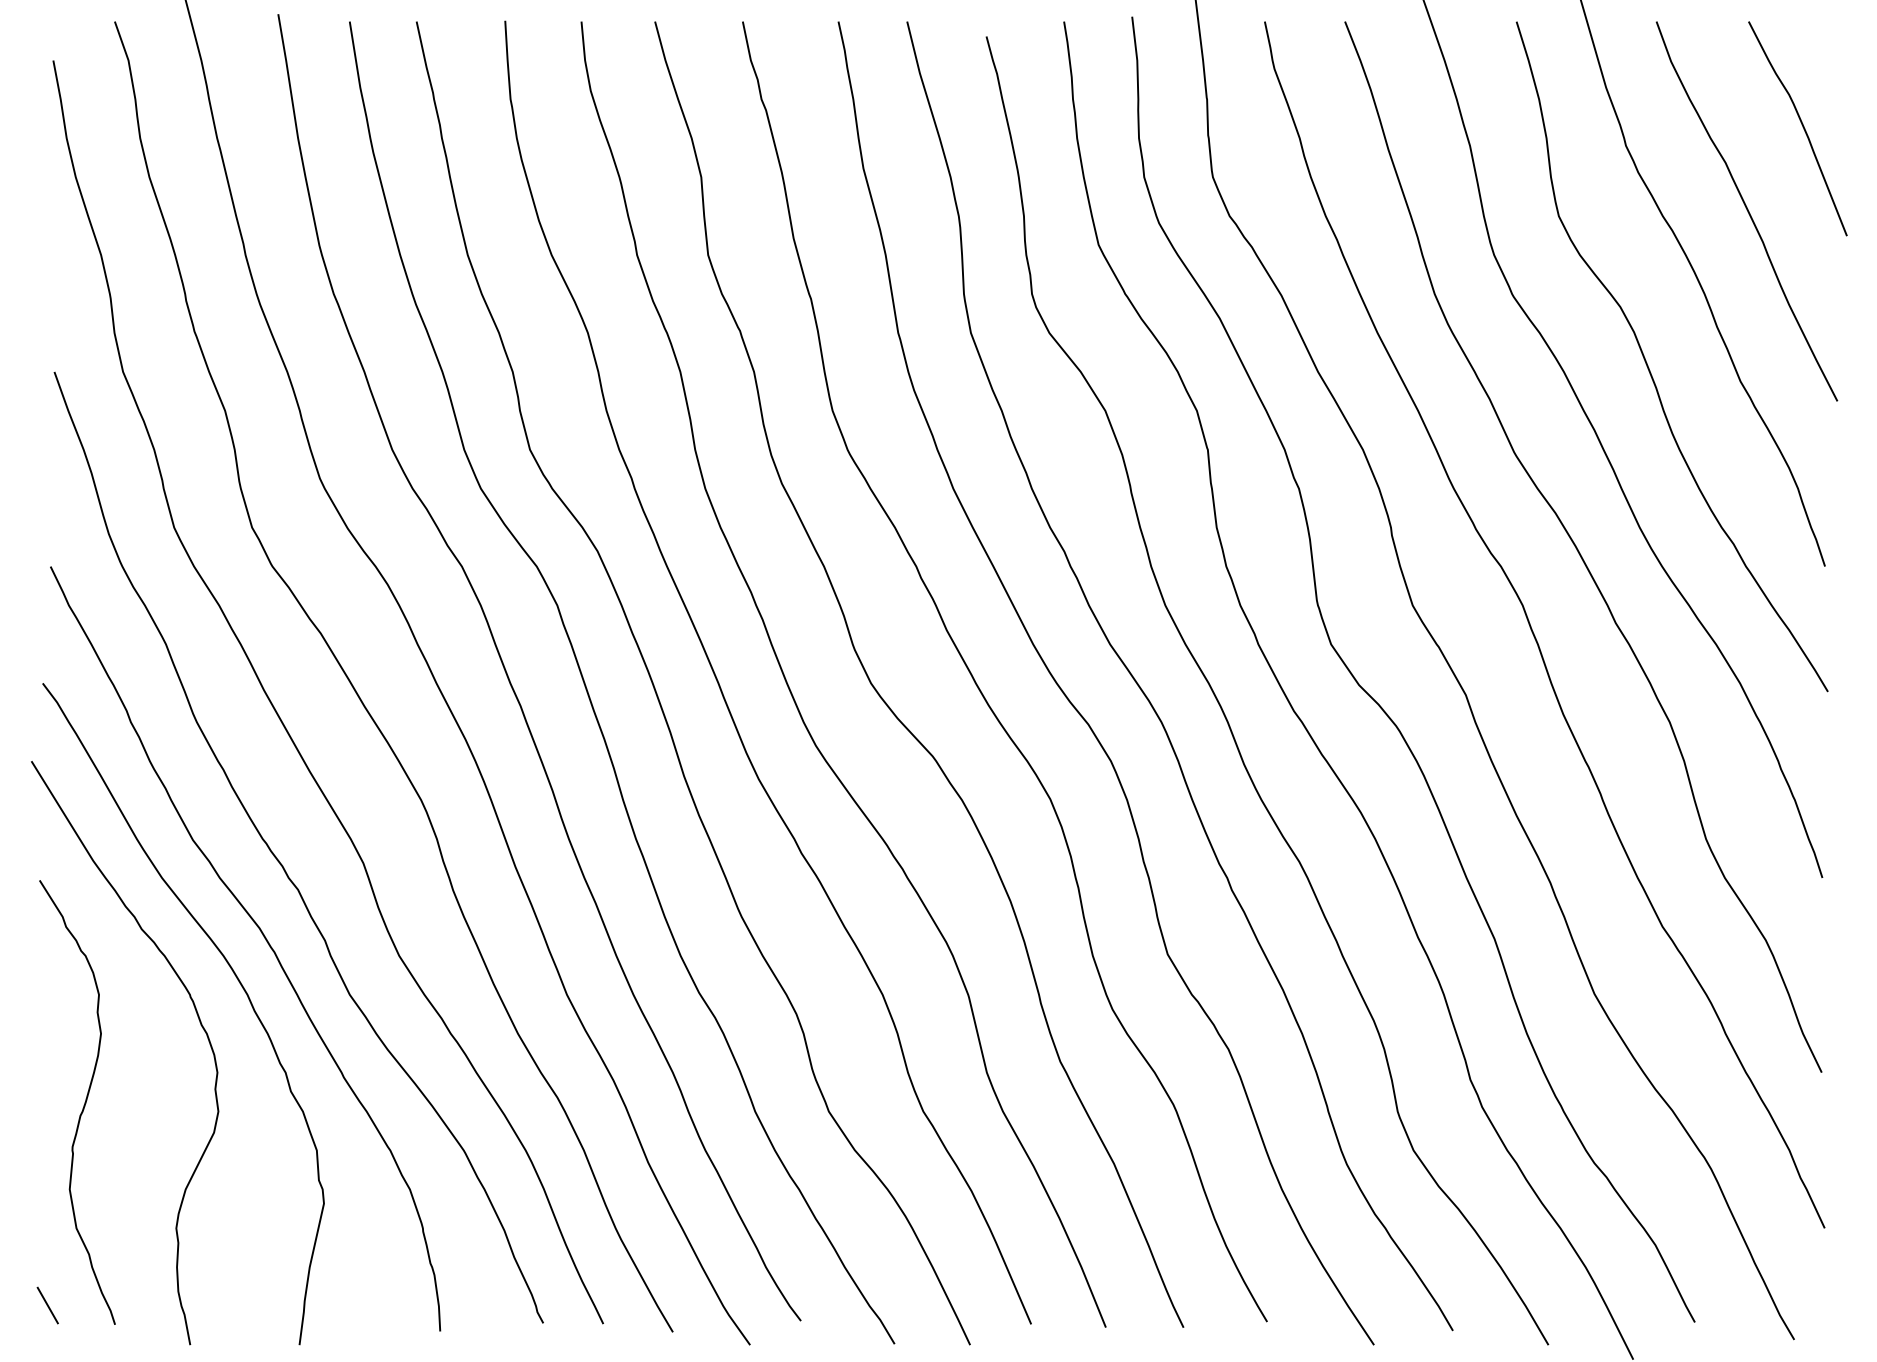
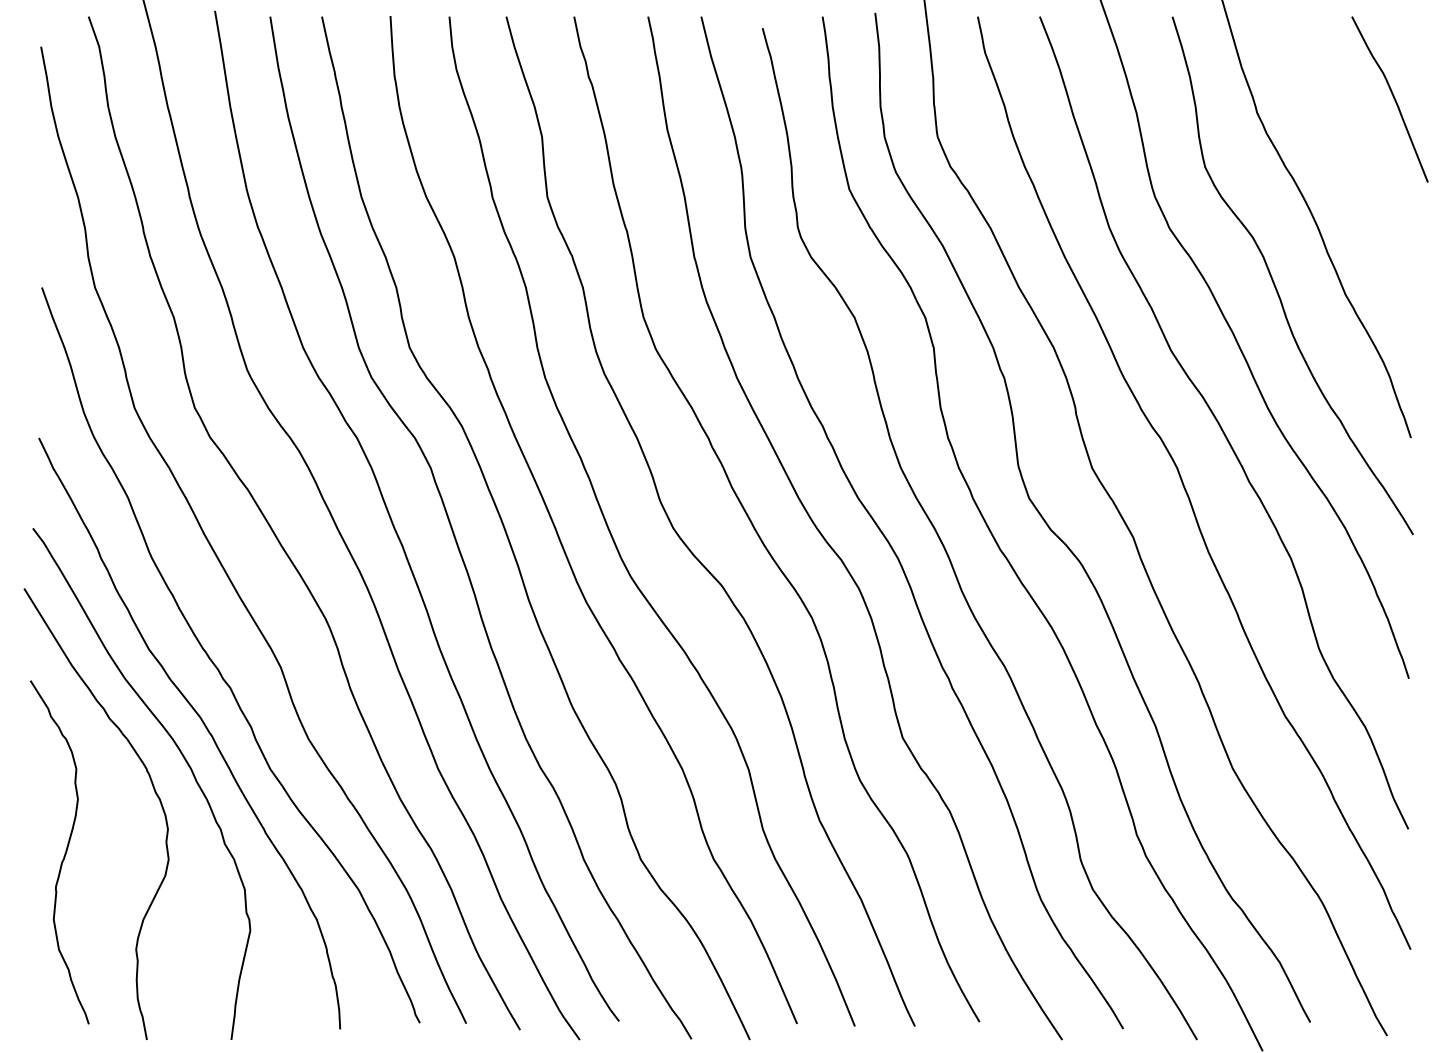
curve: (1746, 211) -> (1350, 163), removed
line: (47, 1304) -> (36, 1008), removed

